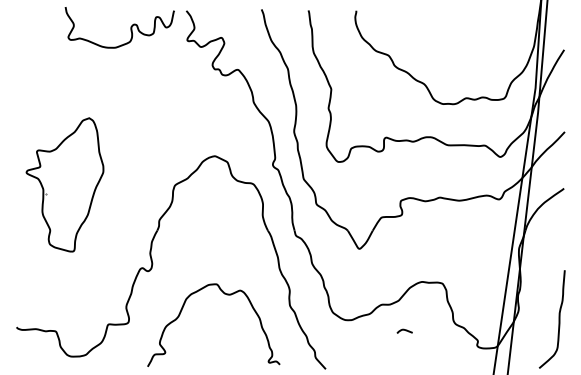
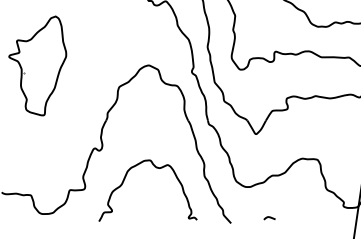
part: (64, 184) -> (37, 65), moved
curve: (404, 330) -> (269, 217), moved

